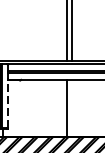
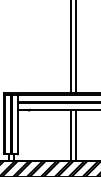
line: (8, 103) -> (18, 131), dashed -> solid
line: (72, 108) -> (76, 135), added

